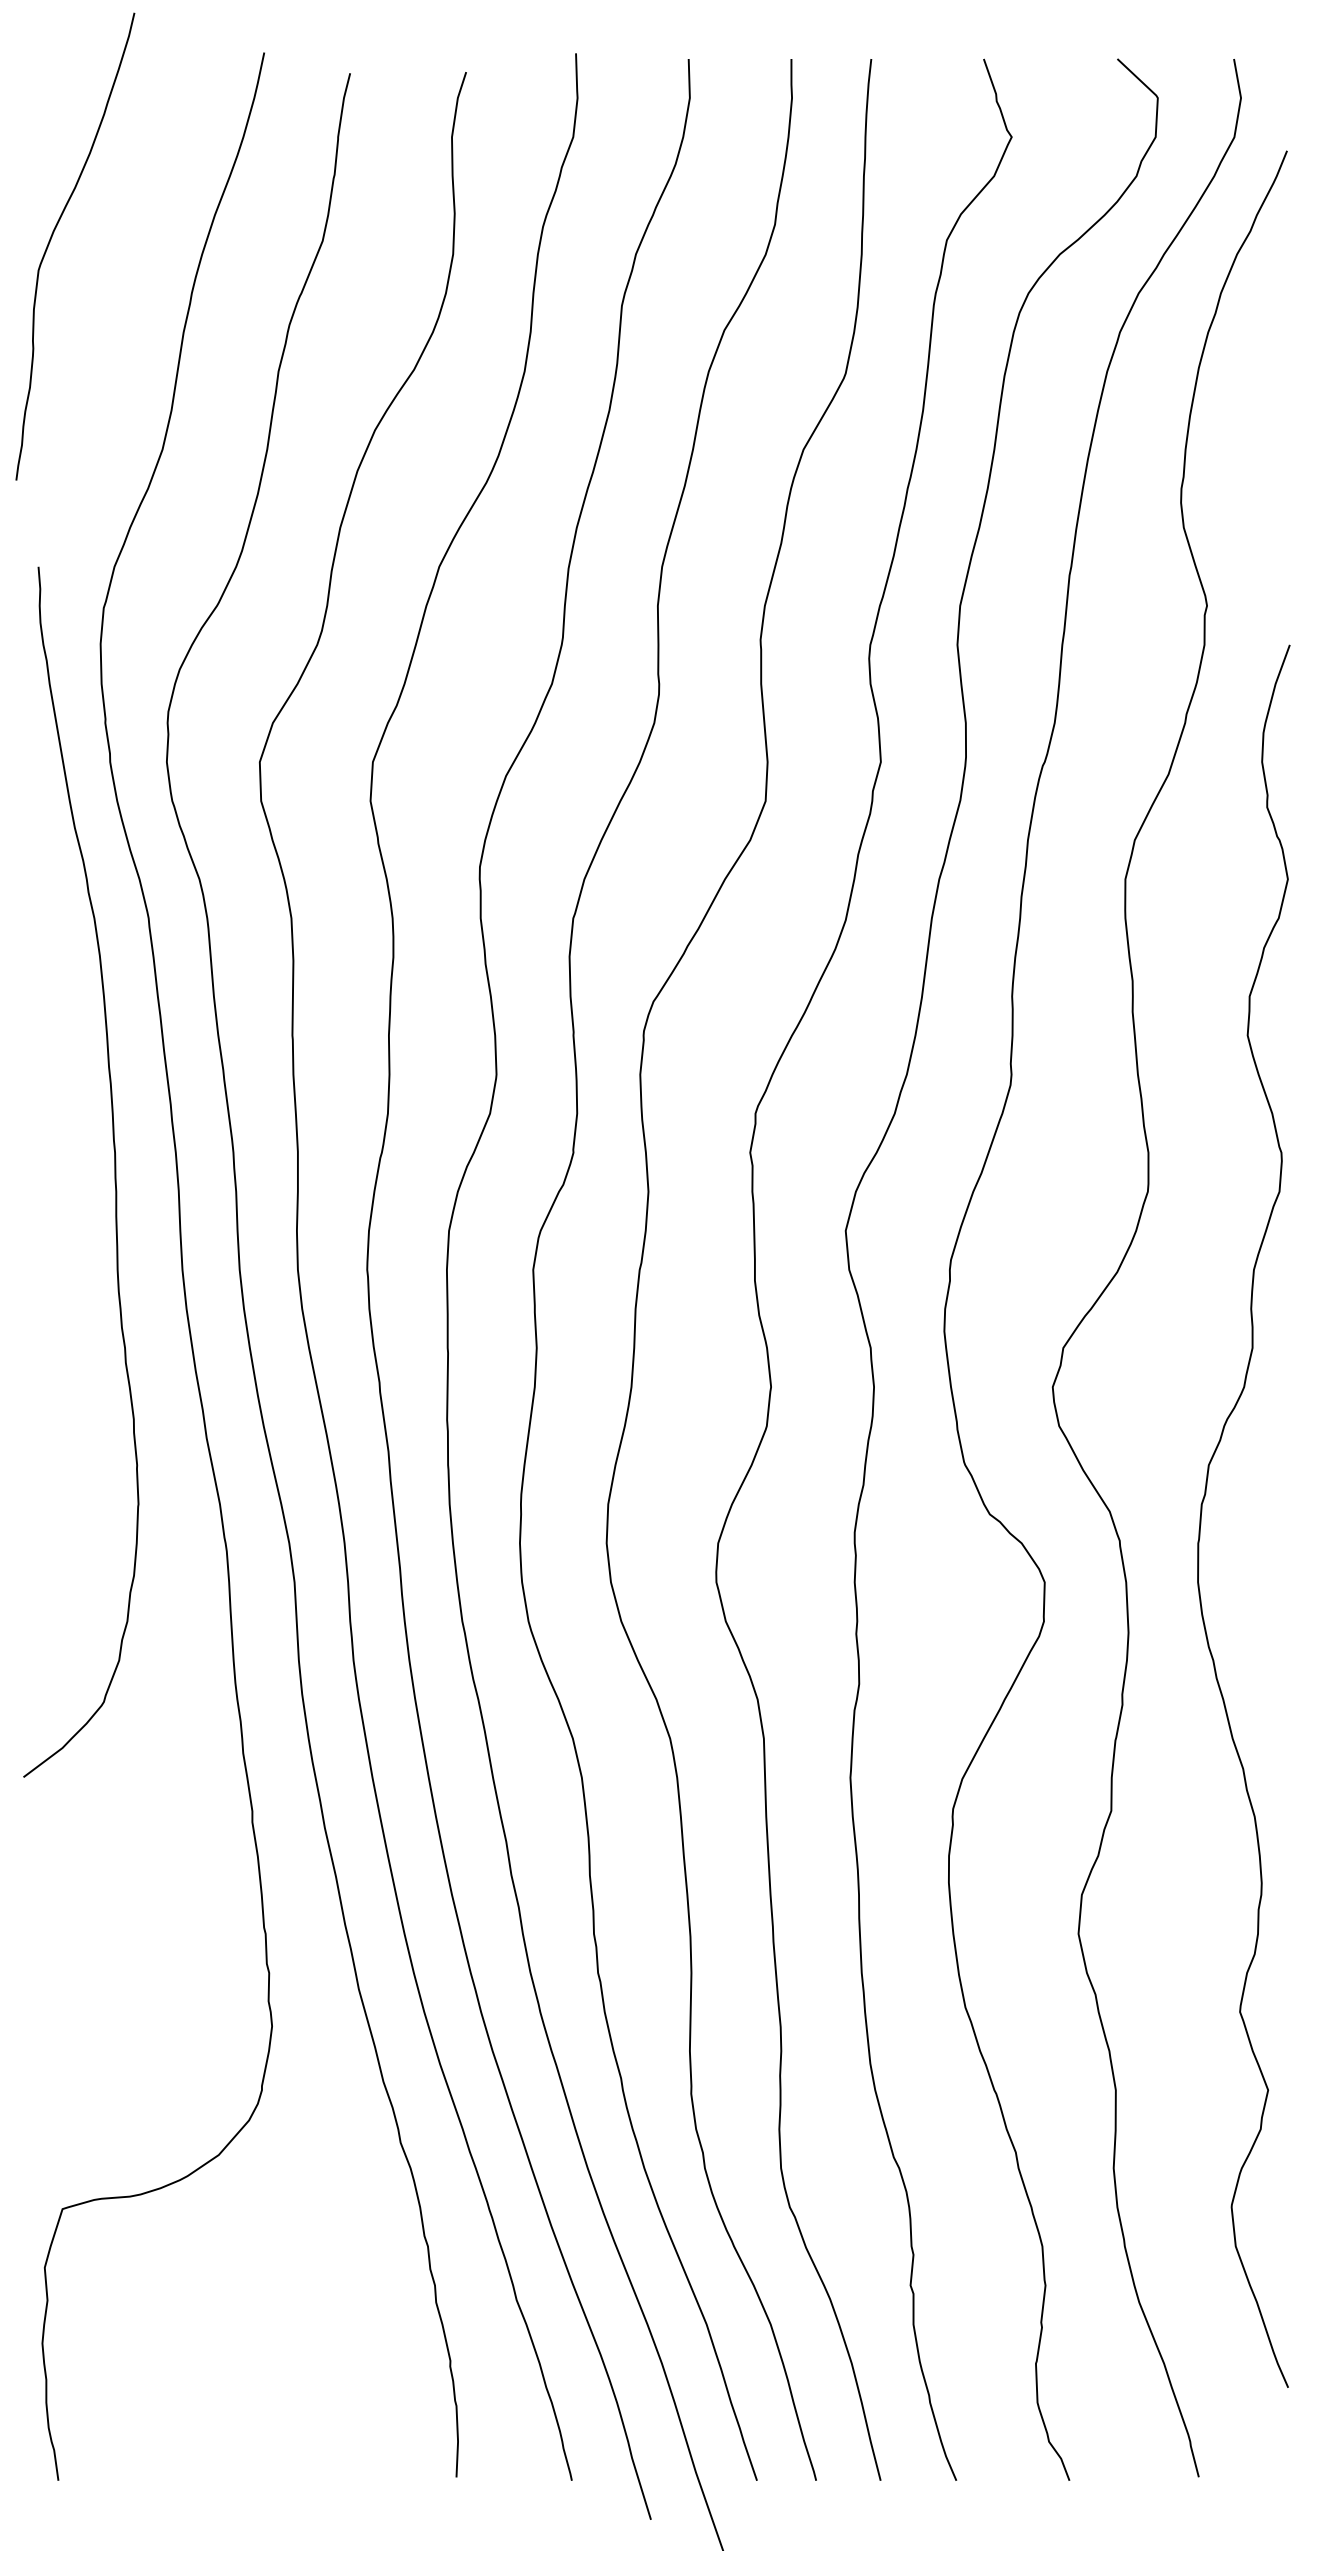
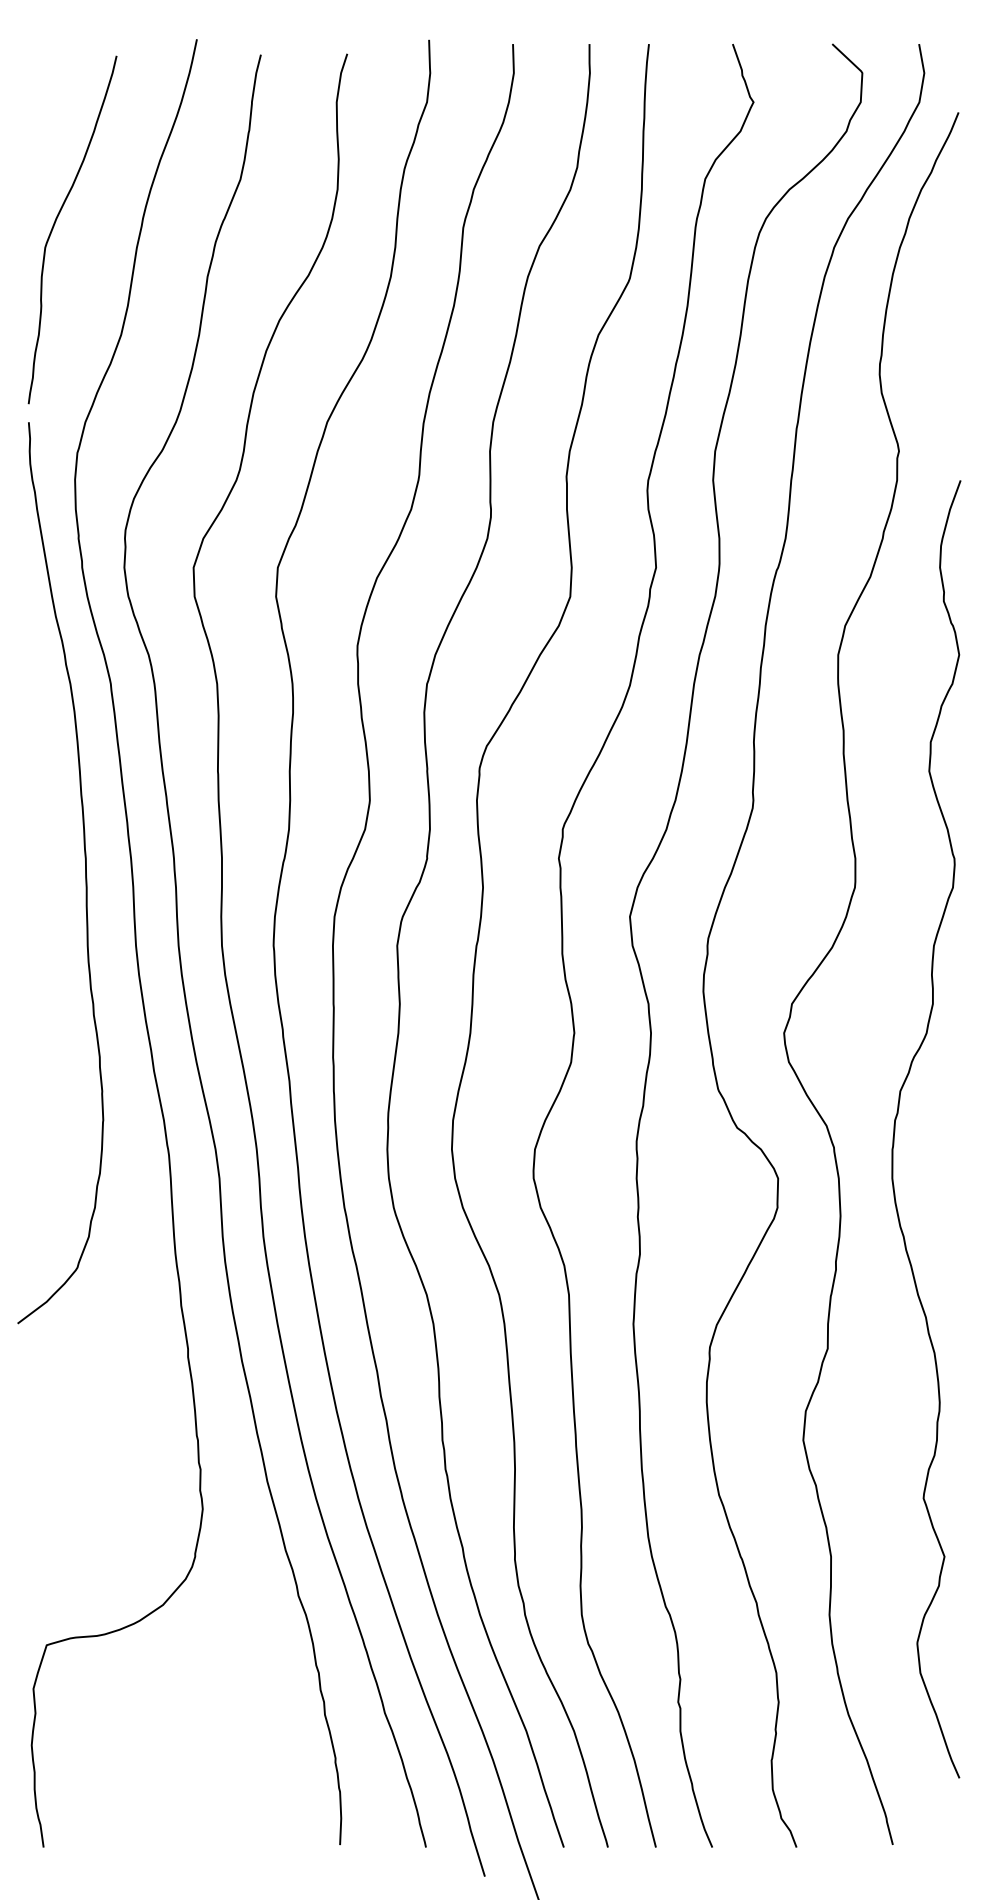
curve: (52, 237) -> (55, 223), moved

